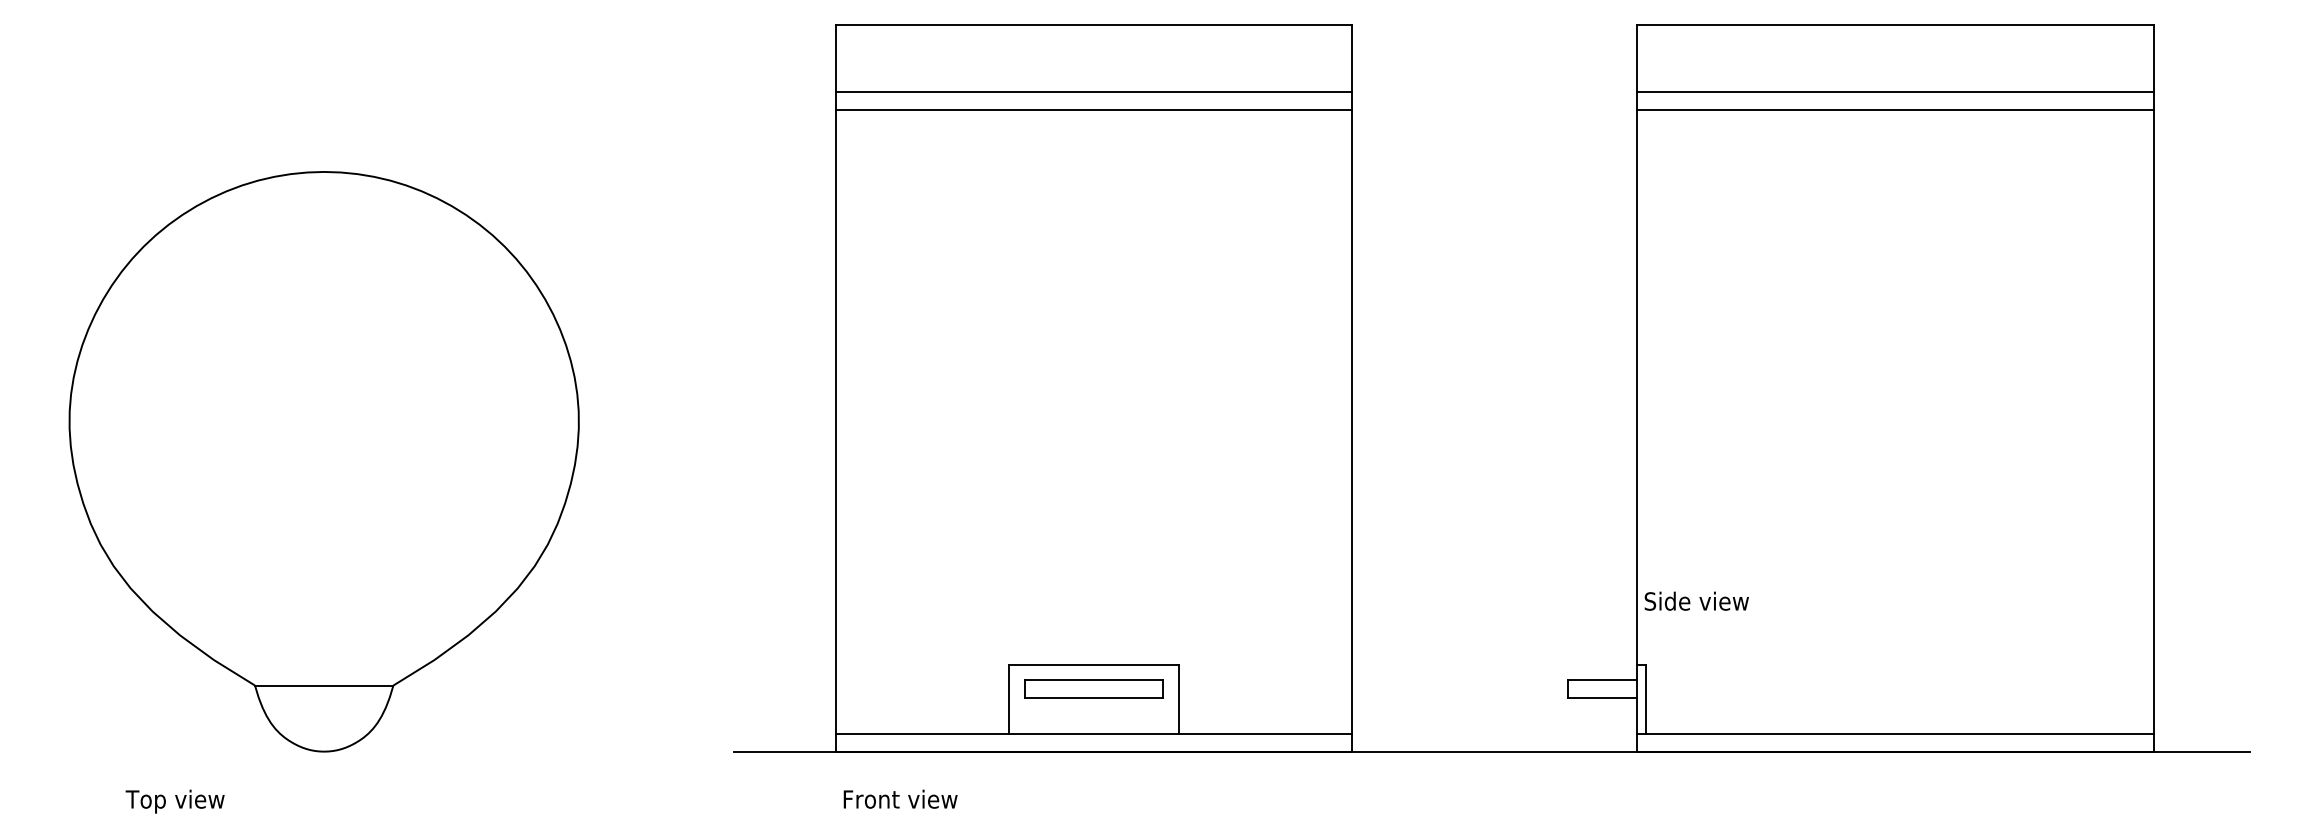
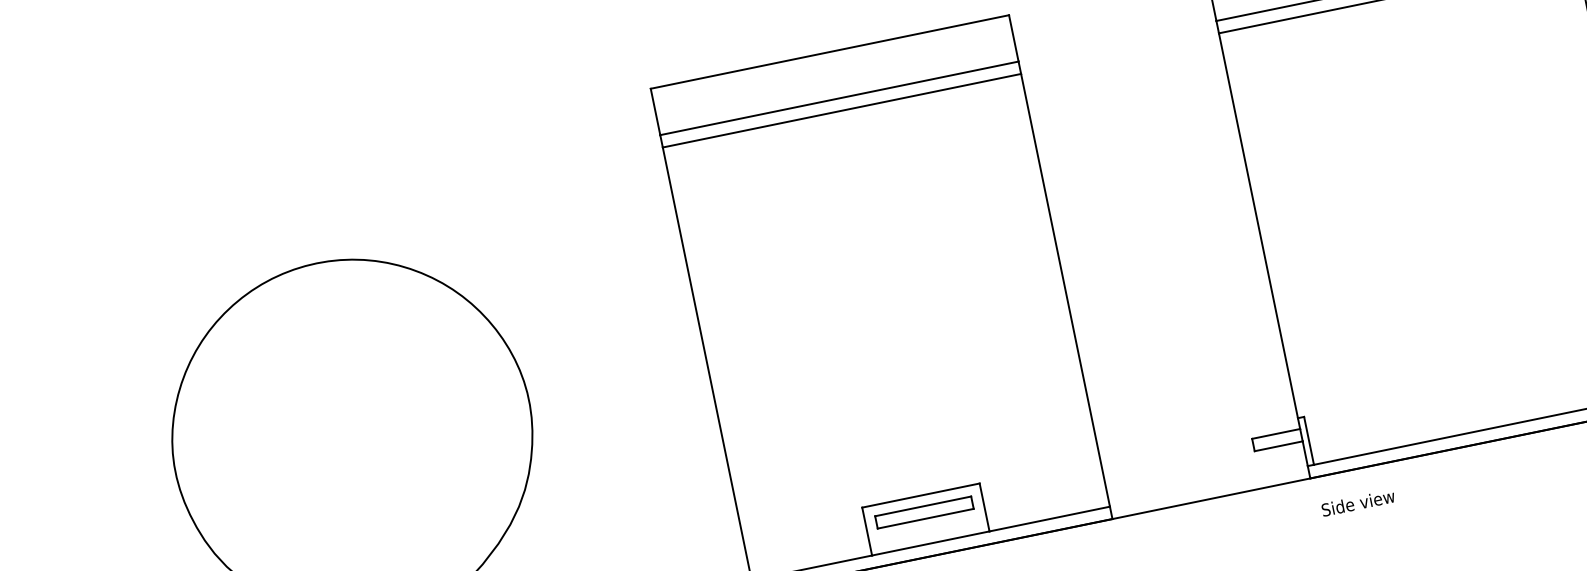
text: (1696, 600) -> (1358, 502), moved

